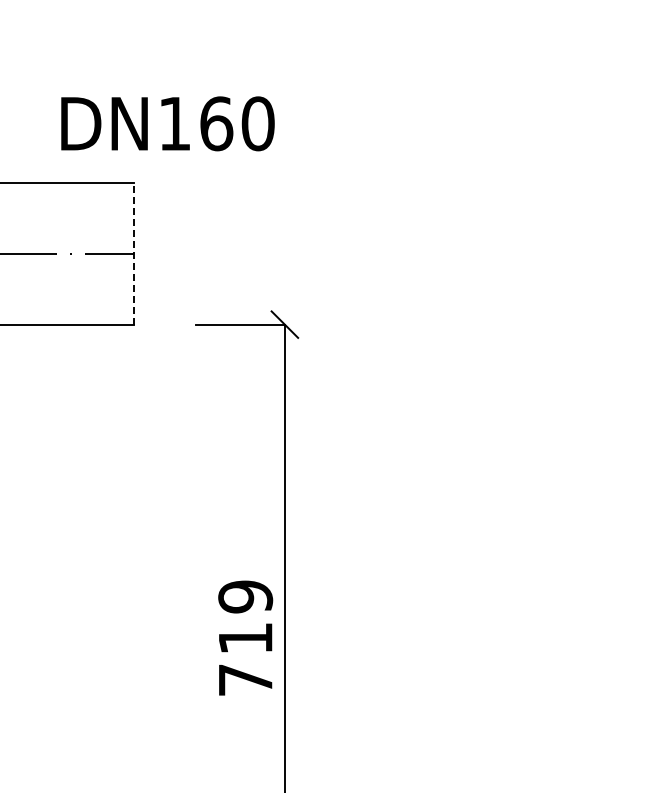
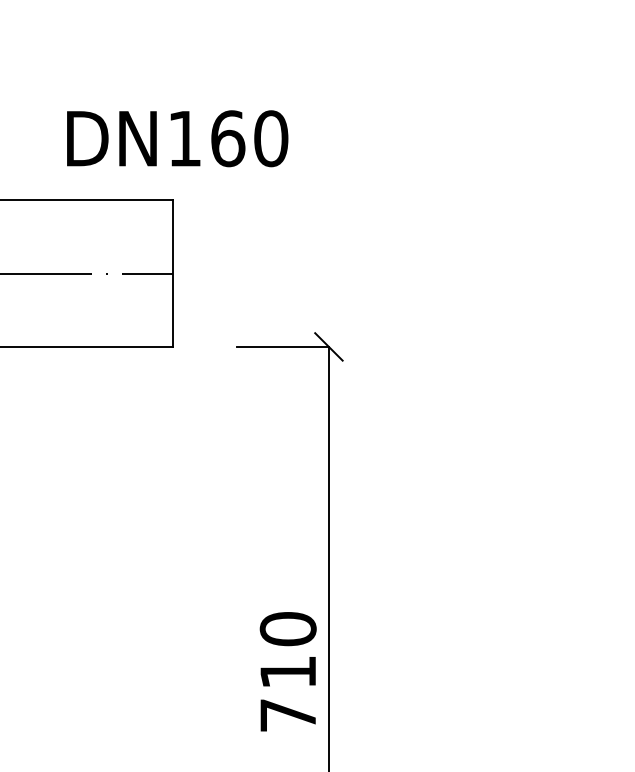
text: (167, 123) -> (177, 138), moved
line: (134, 253) -> (173, 273), dashed -> solid
text: (245, 596) -> (288, 628), 719 -> 710

